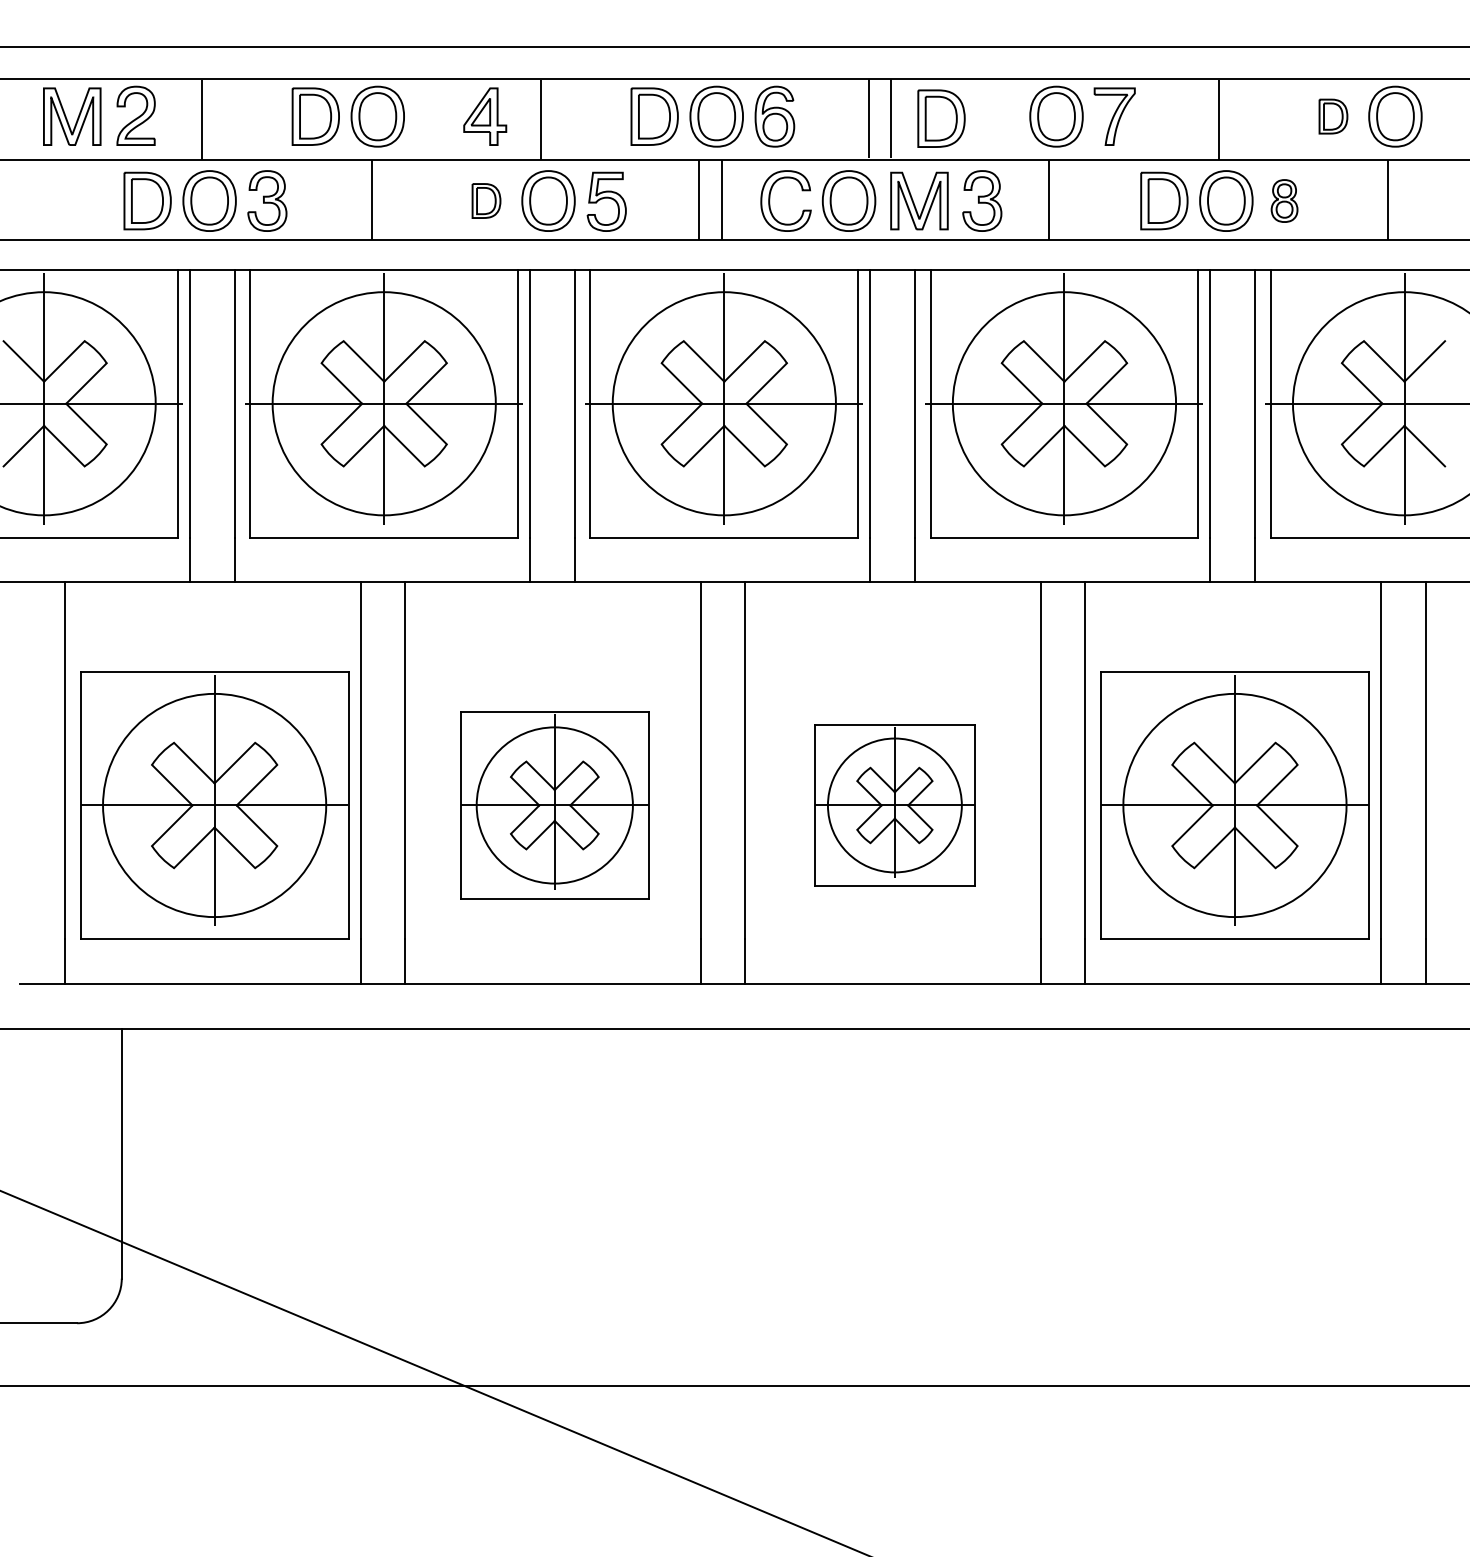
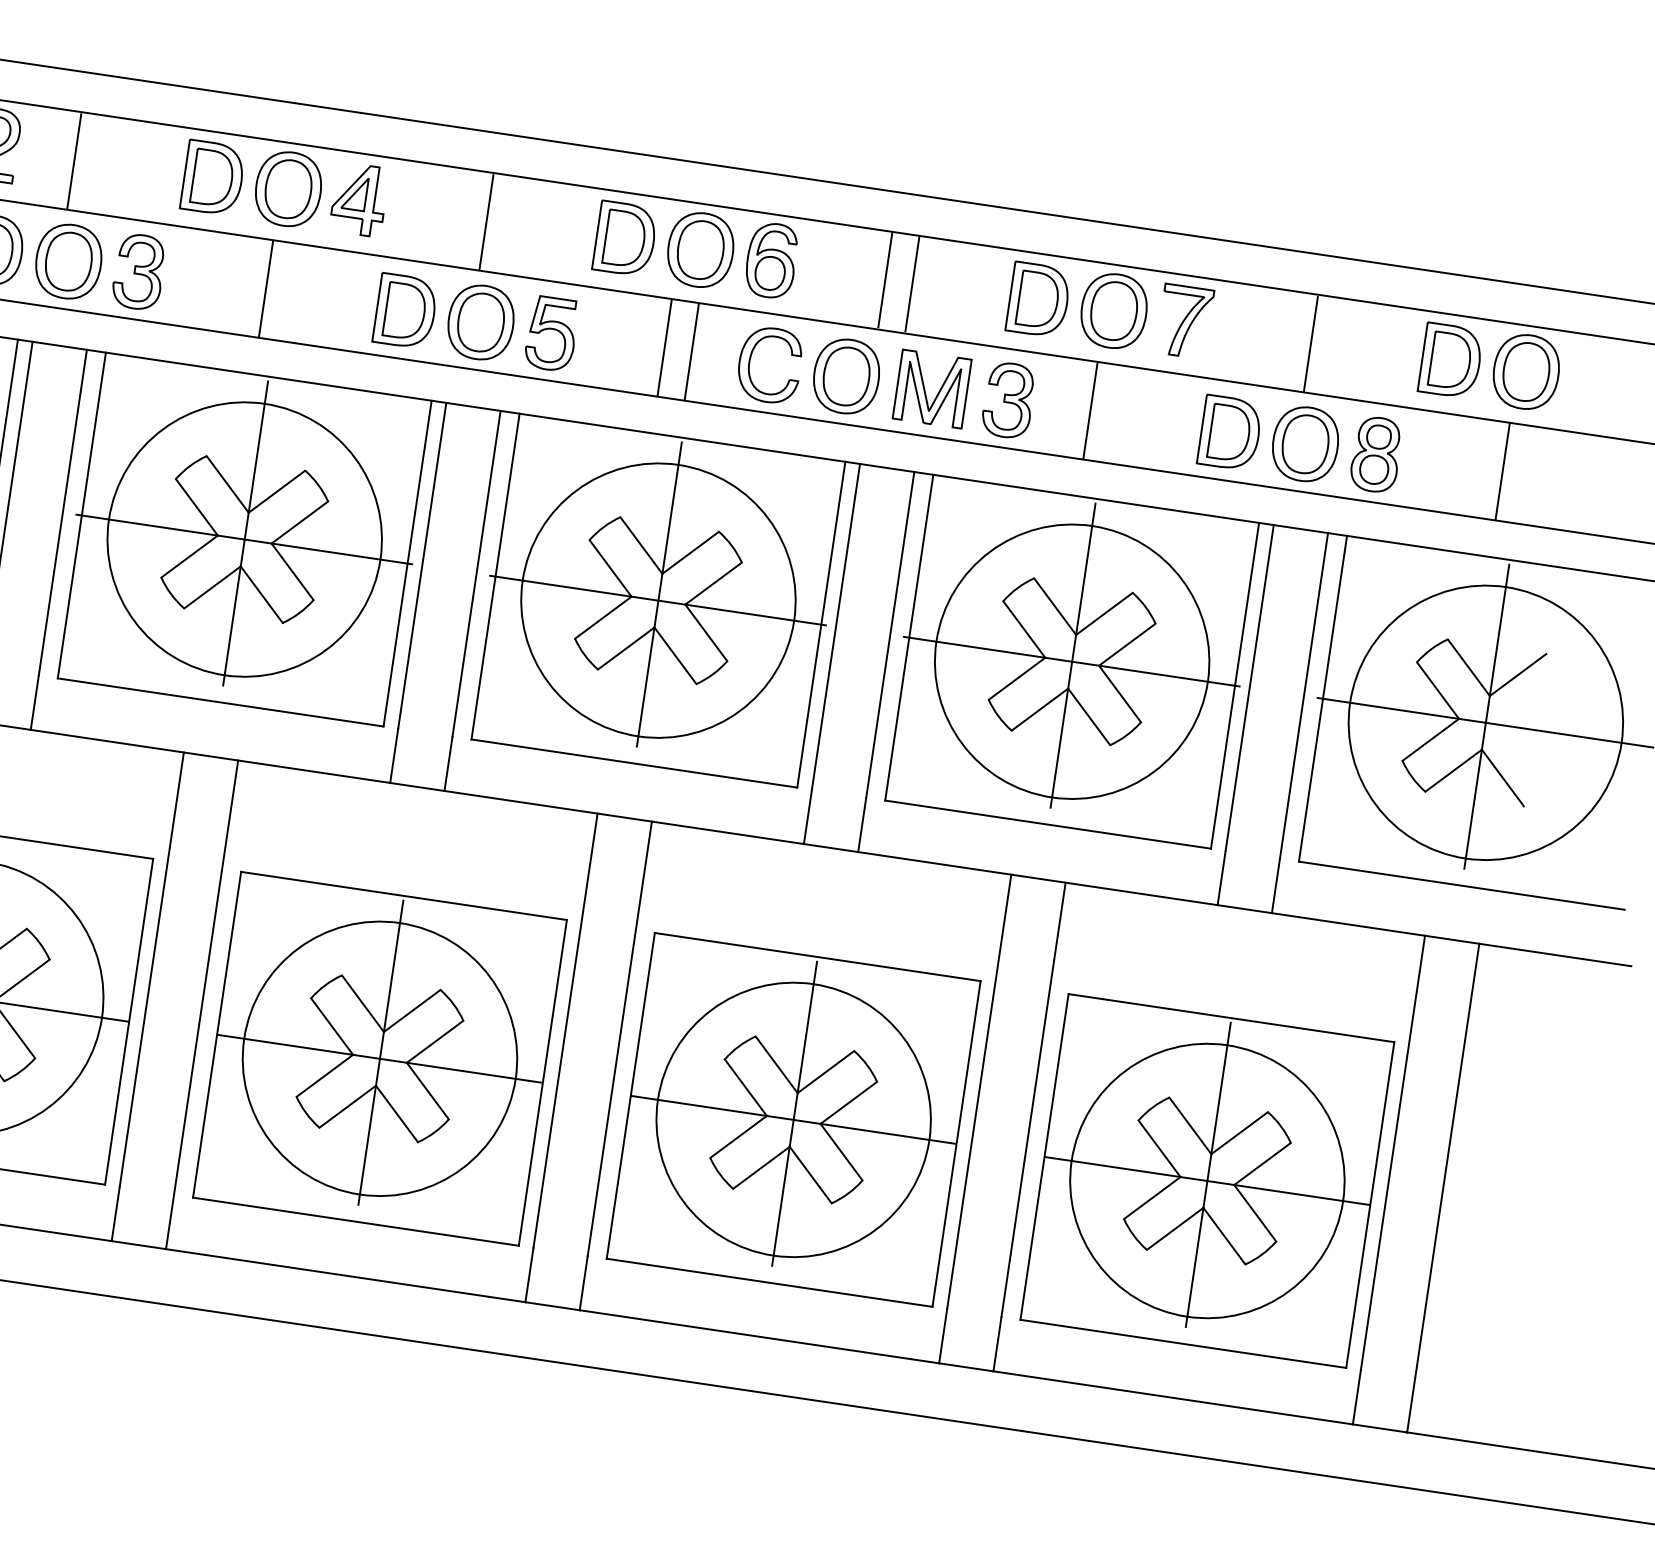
part: (485, 116) -> (359, 199), moved
part: (1333, 116) -> (1451, 360), size x1.67
part: (941, 118) -> (1038, 299), moved
part: (486, 200) -> (405, 310), size x1.67
part: (1284, 200) -> (1376, 454), size x1.43
part: (554, 805) -> (379, 1058), size x1.43
part: (894, 805) -> (793, 1119), size x1.67

